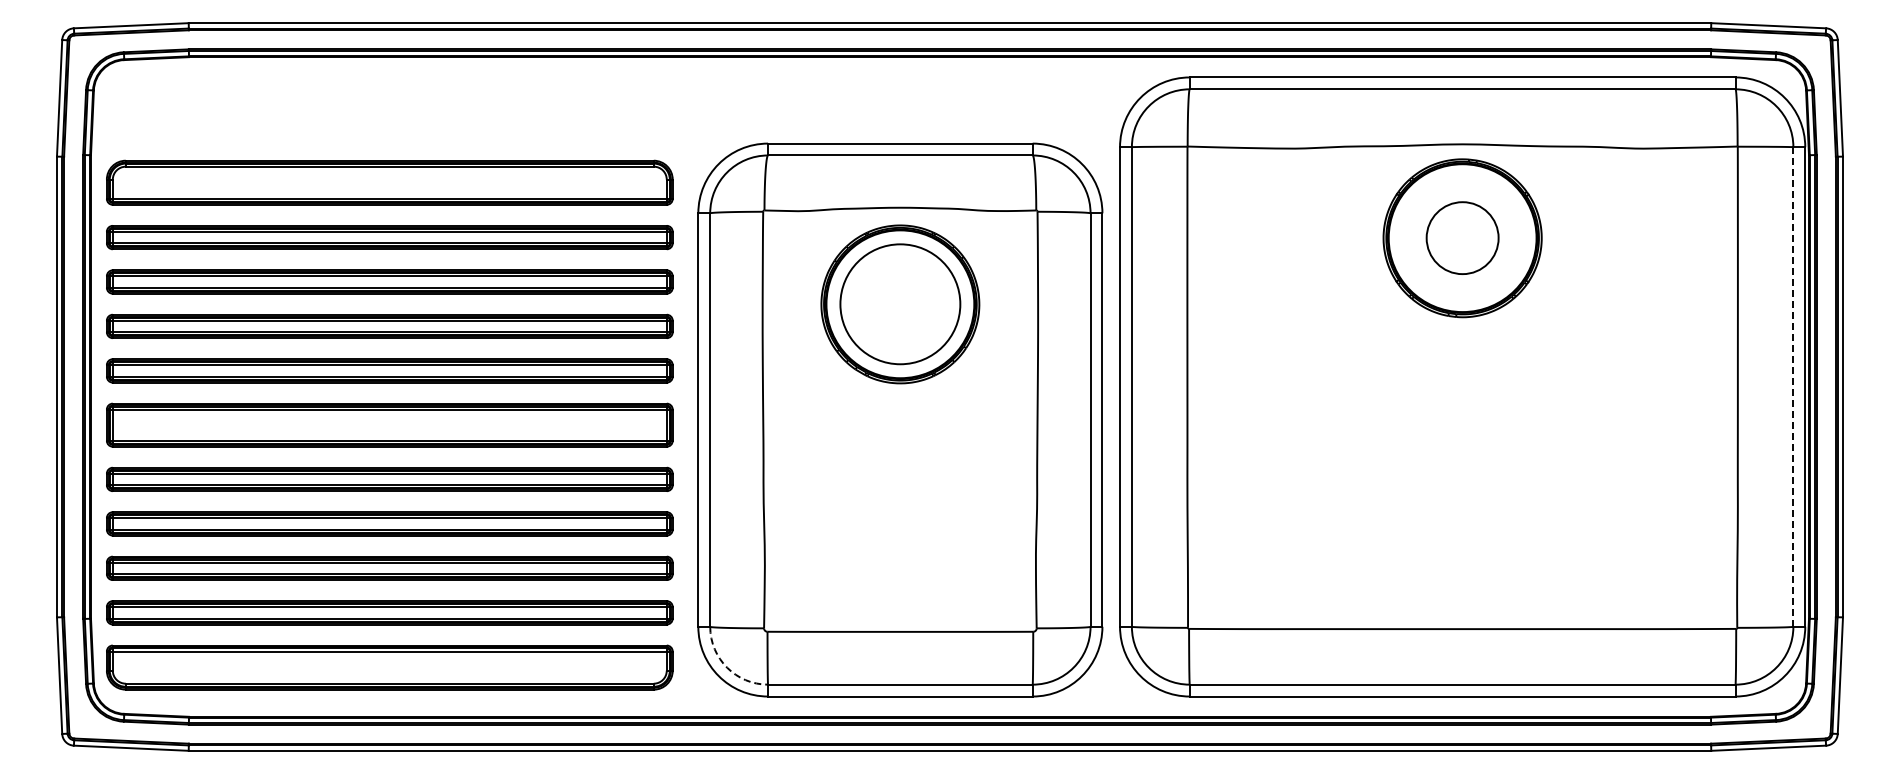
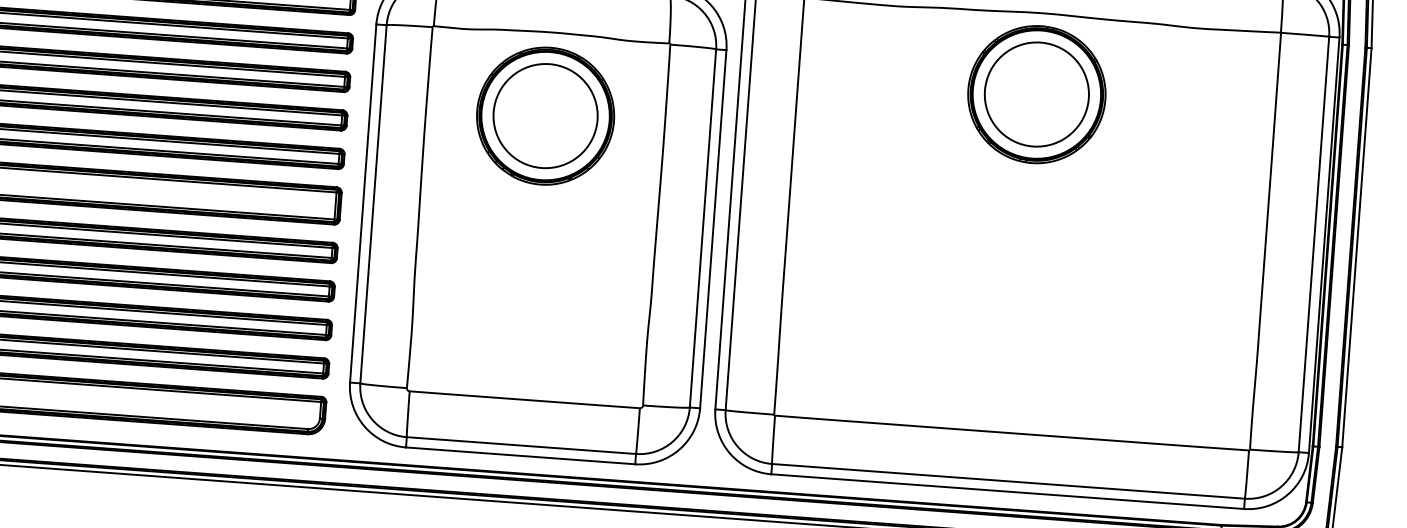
circle: (1462, 238) -> (1036, 94), size x1.67
line: (1793, 386) -> (1314, 244), dashed -> solid
arc: (727, 667) -> (372, 419), dashed -> solid

